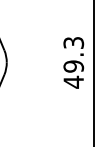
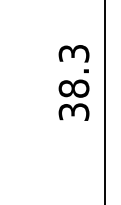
text: (73, 74) -> (73, 100), 49.3 -> 38.3

